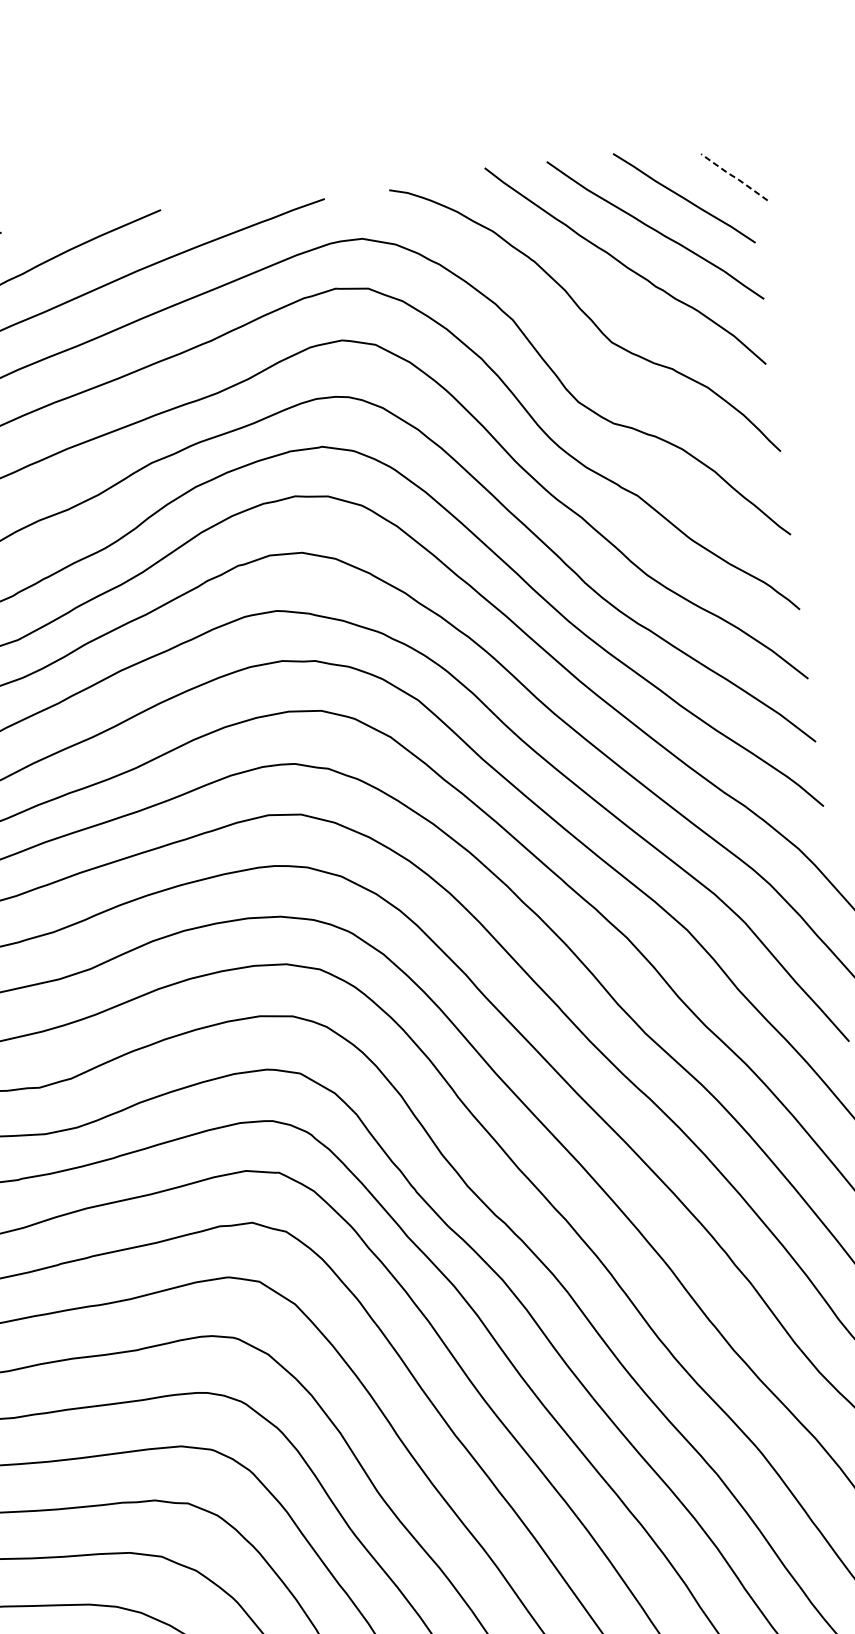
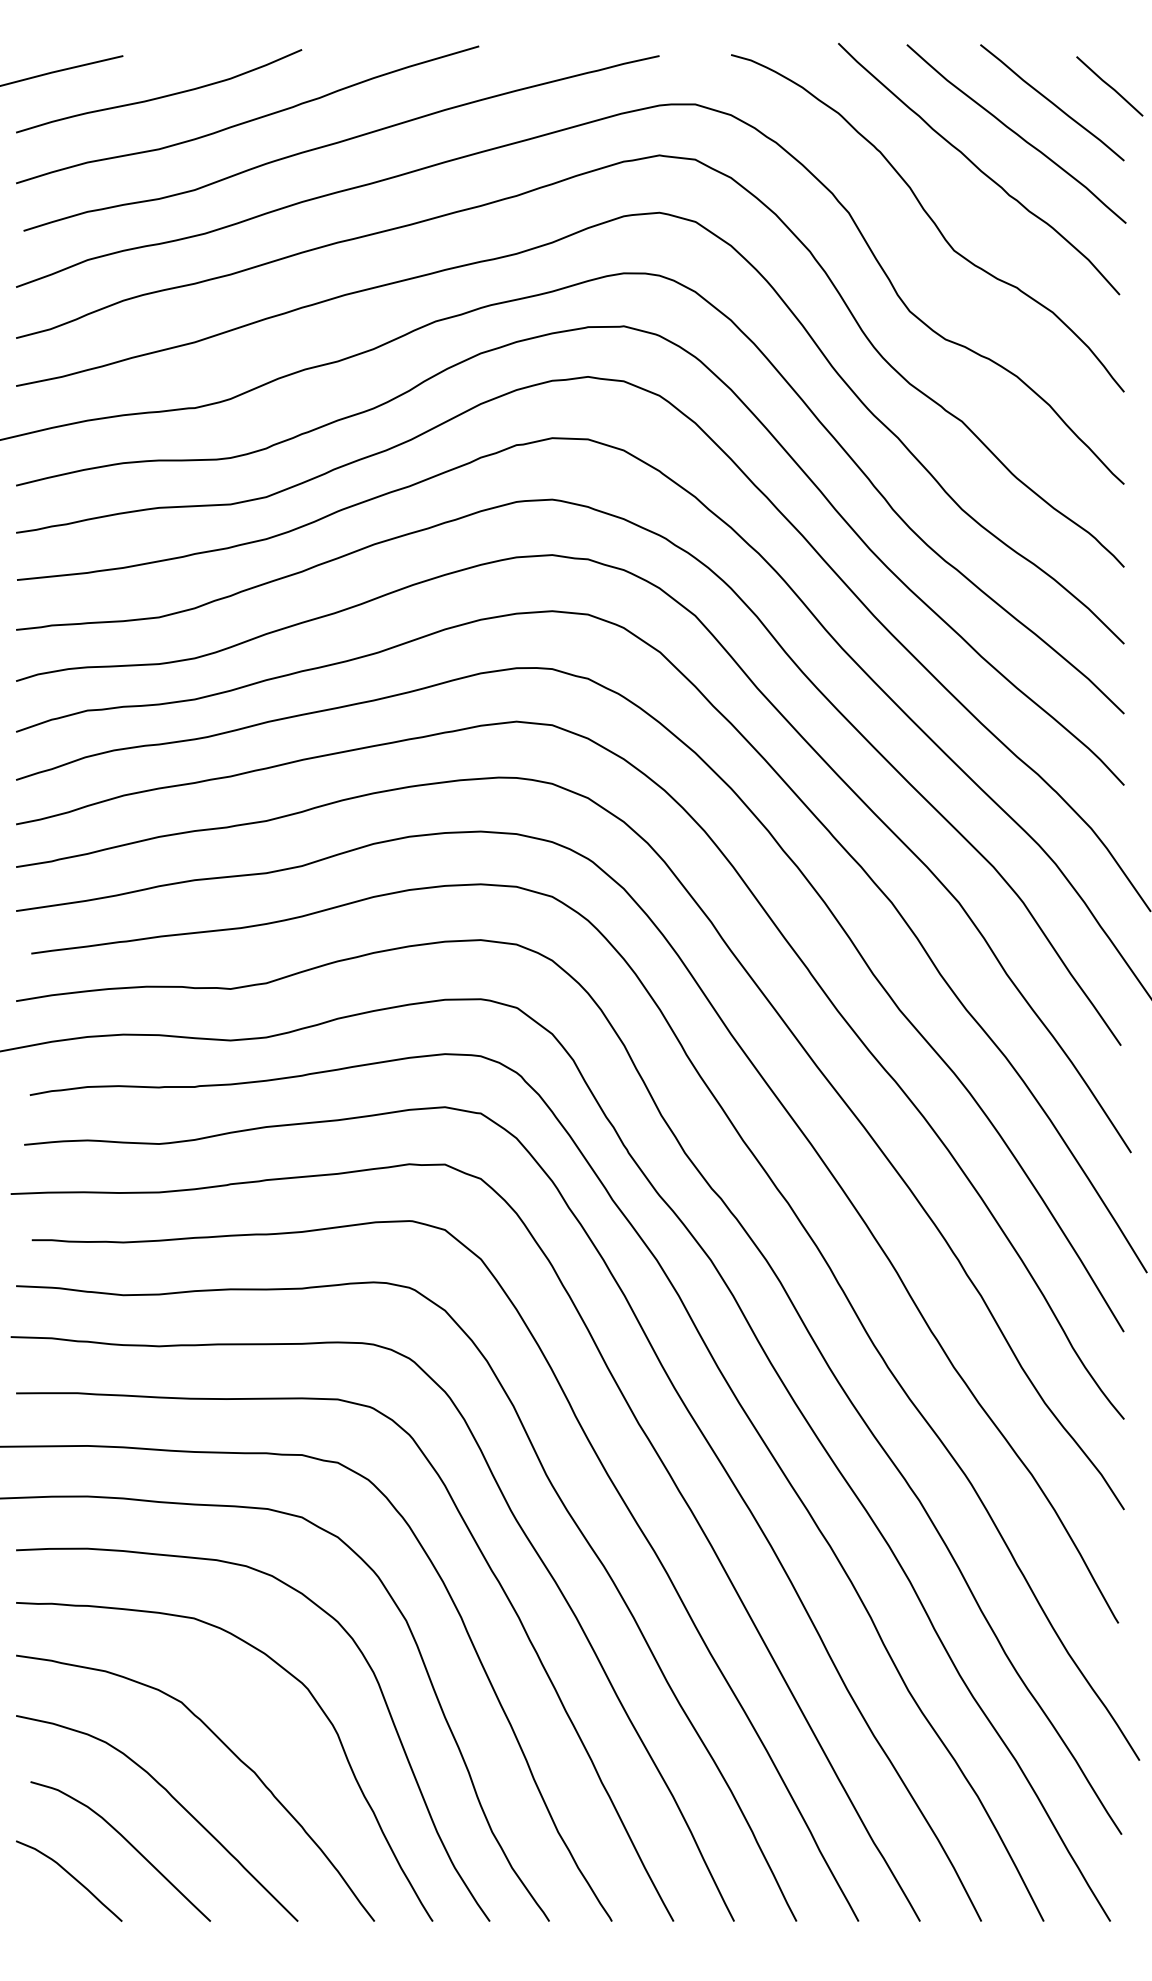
line: (734, 176) -> (1109, 85), dashed -> solid

